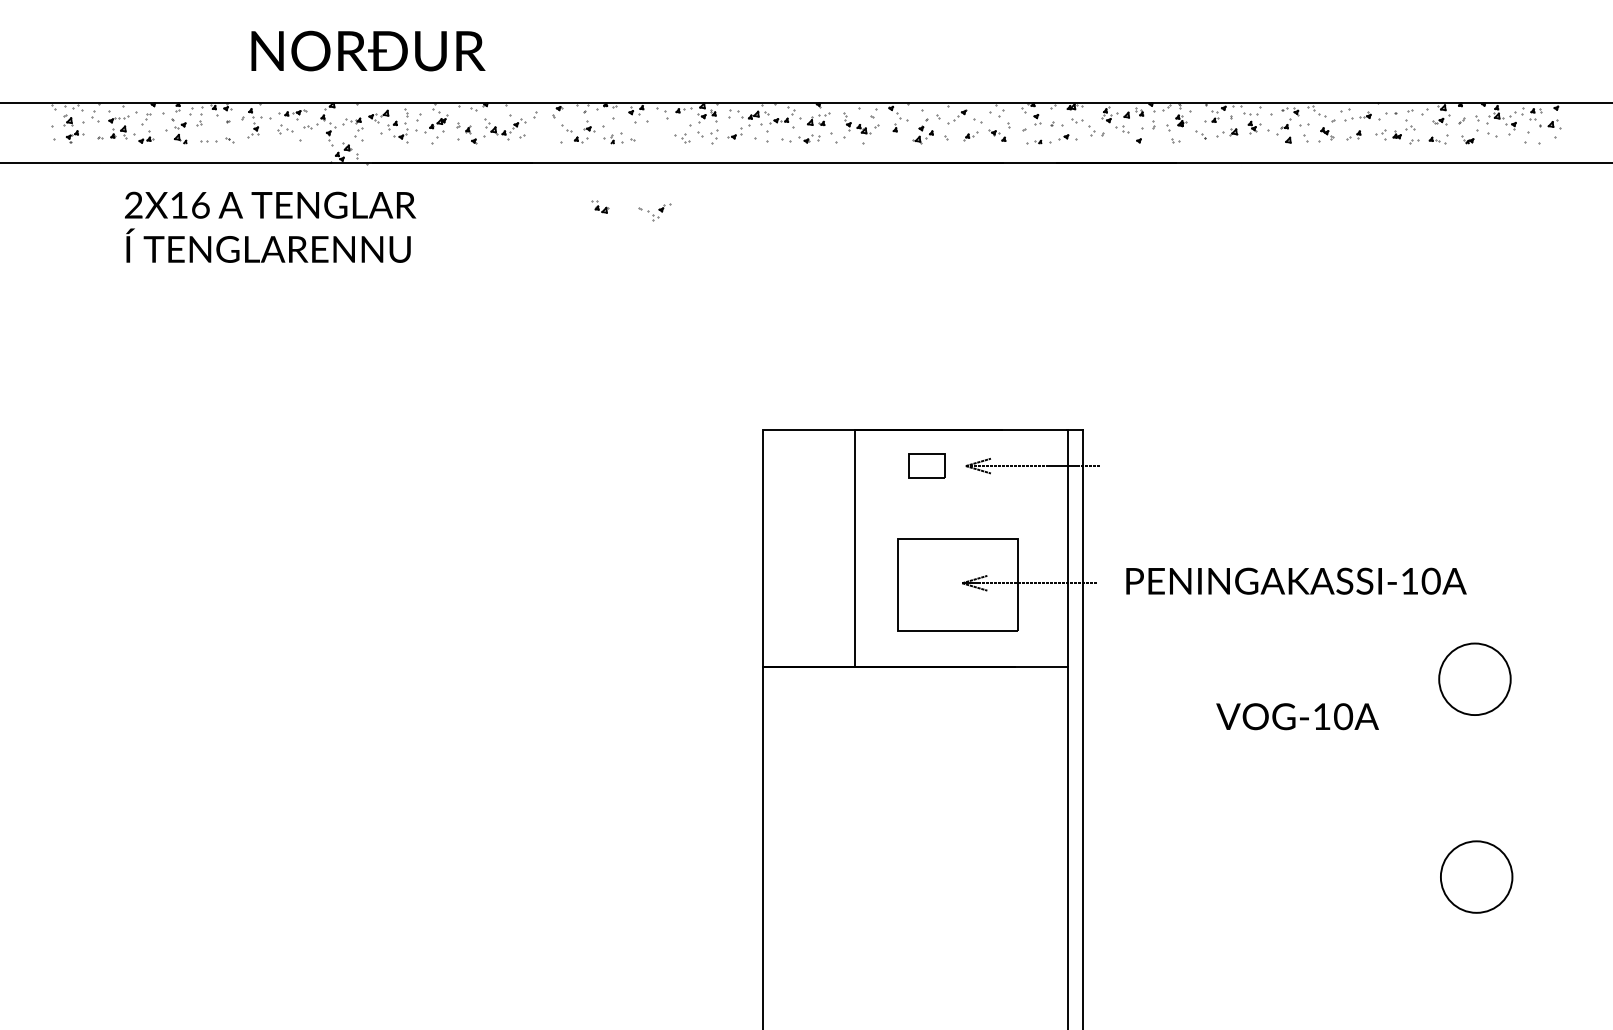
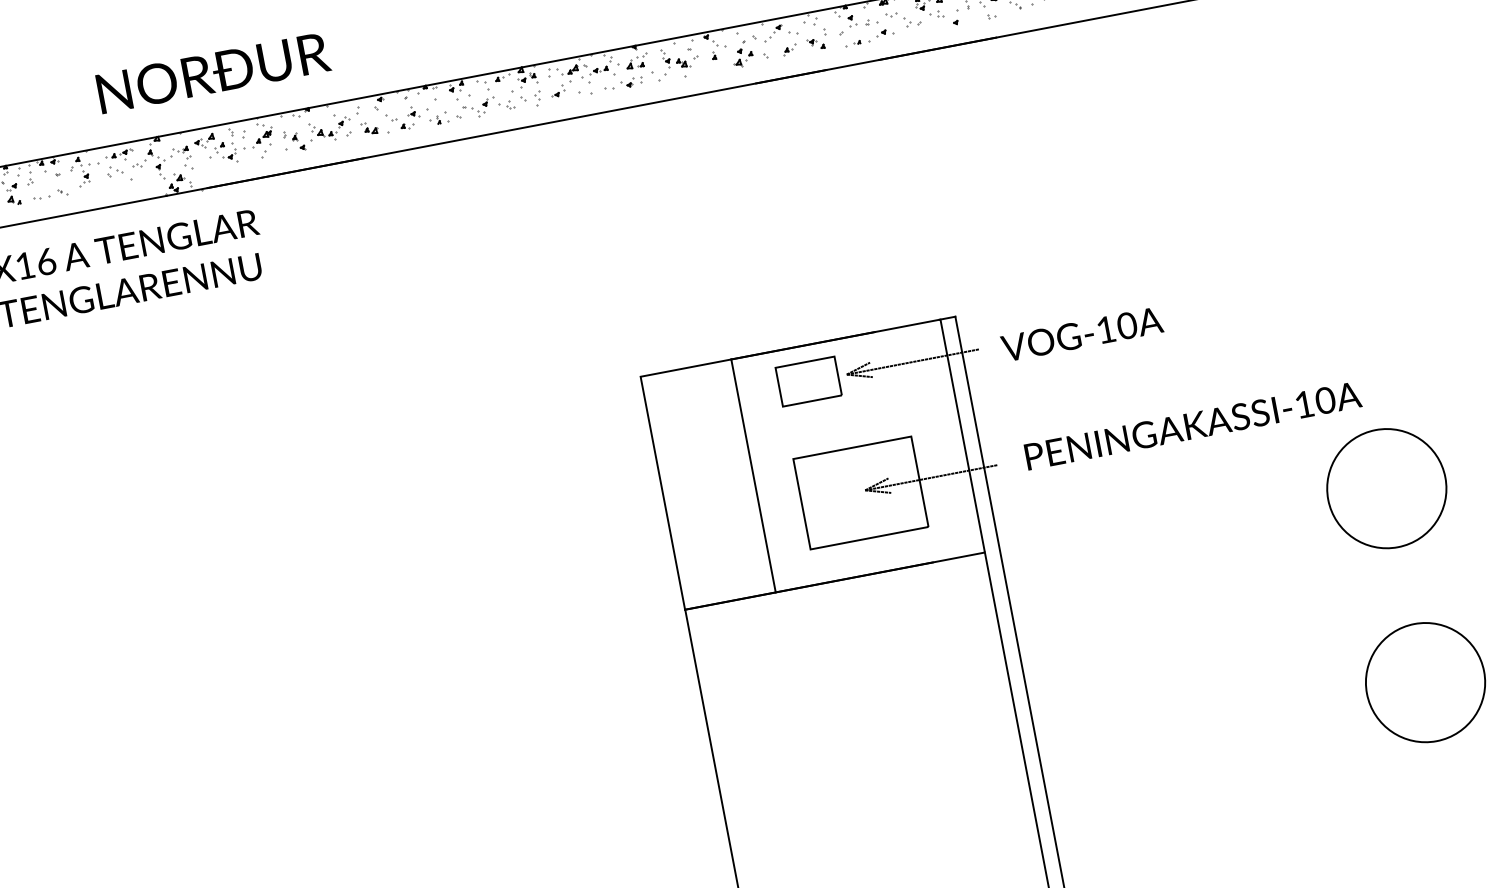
text: (368, 50) -> (213, 72), moved
part: (600, 206) -> (369, 128), moved
part: (654, 212) -> (479, 108), moved
part: (926, 465) -> (808, 381), size x1.67
circle: (1474, 678) -> (1386, 487), size x1.67
text: (1297, 716) -> (1082, 334), moved
circle: (1476, 876) -> (1425, 682), size x1.67

